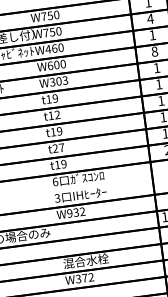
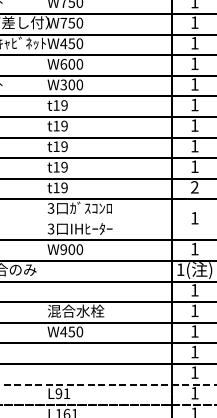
text: (150, 18) -> (194, 22), 4 -> 1
text: (54, 48) -> (71, 43), W460 -> W450
text: (154, 51) -> (194, 63), 8 -> 1
text: (65, 80) -> (79, 84), W303 -> W300
text: (57, 115) -> (64, 126), t12 -> t19
text: (58, 147) -> (60, 166), t27 -> t19
text: (54, 182) -> (50, 208), 6 -> 3
text: (79, 212) -> (75, 249), W932 -> W900
text: (84, 277) -> (71, 331), W372 -> W450

